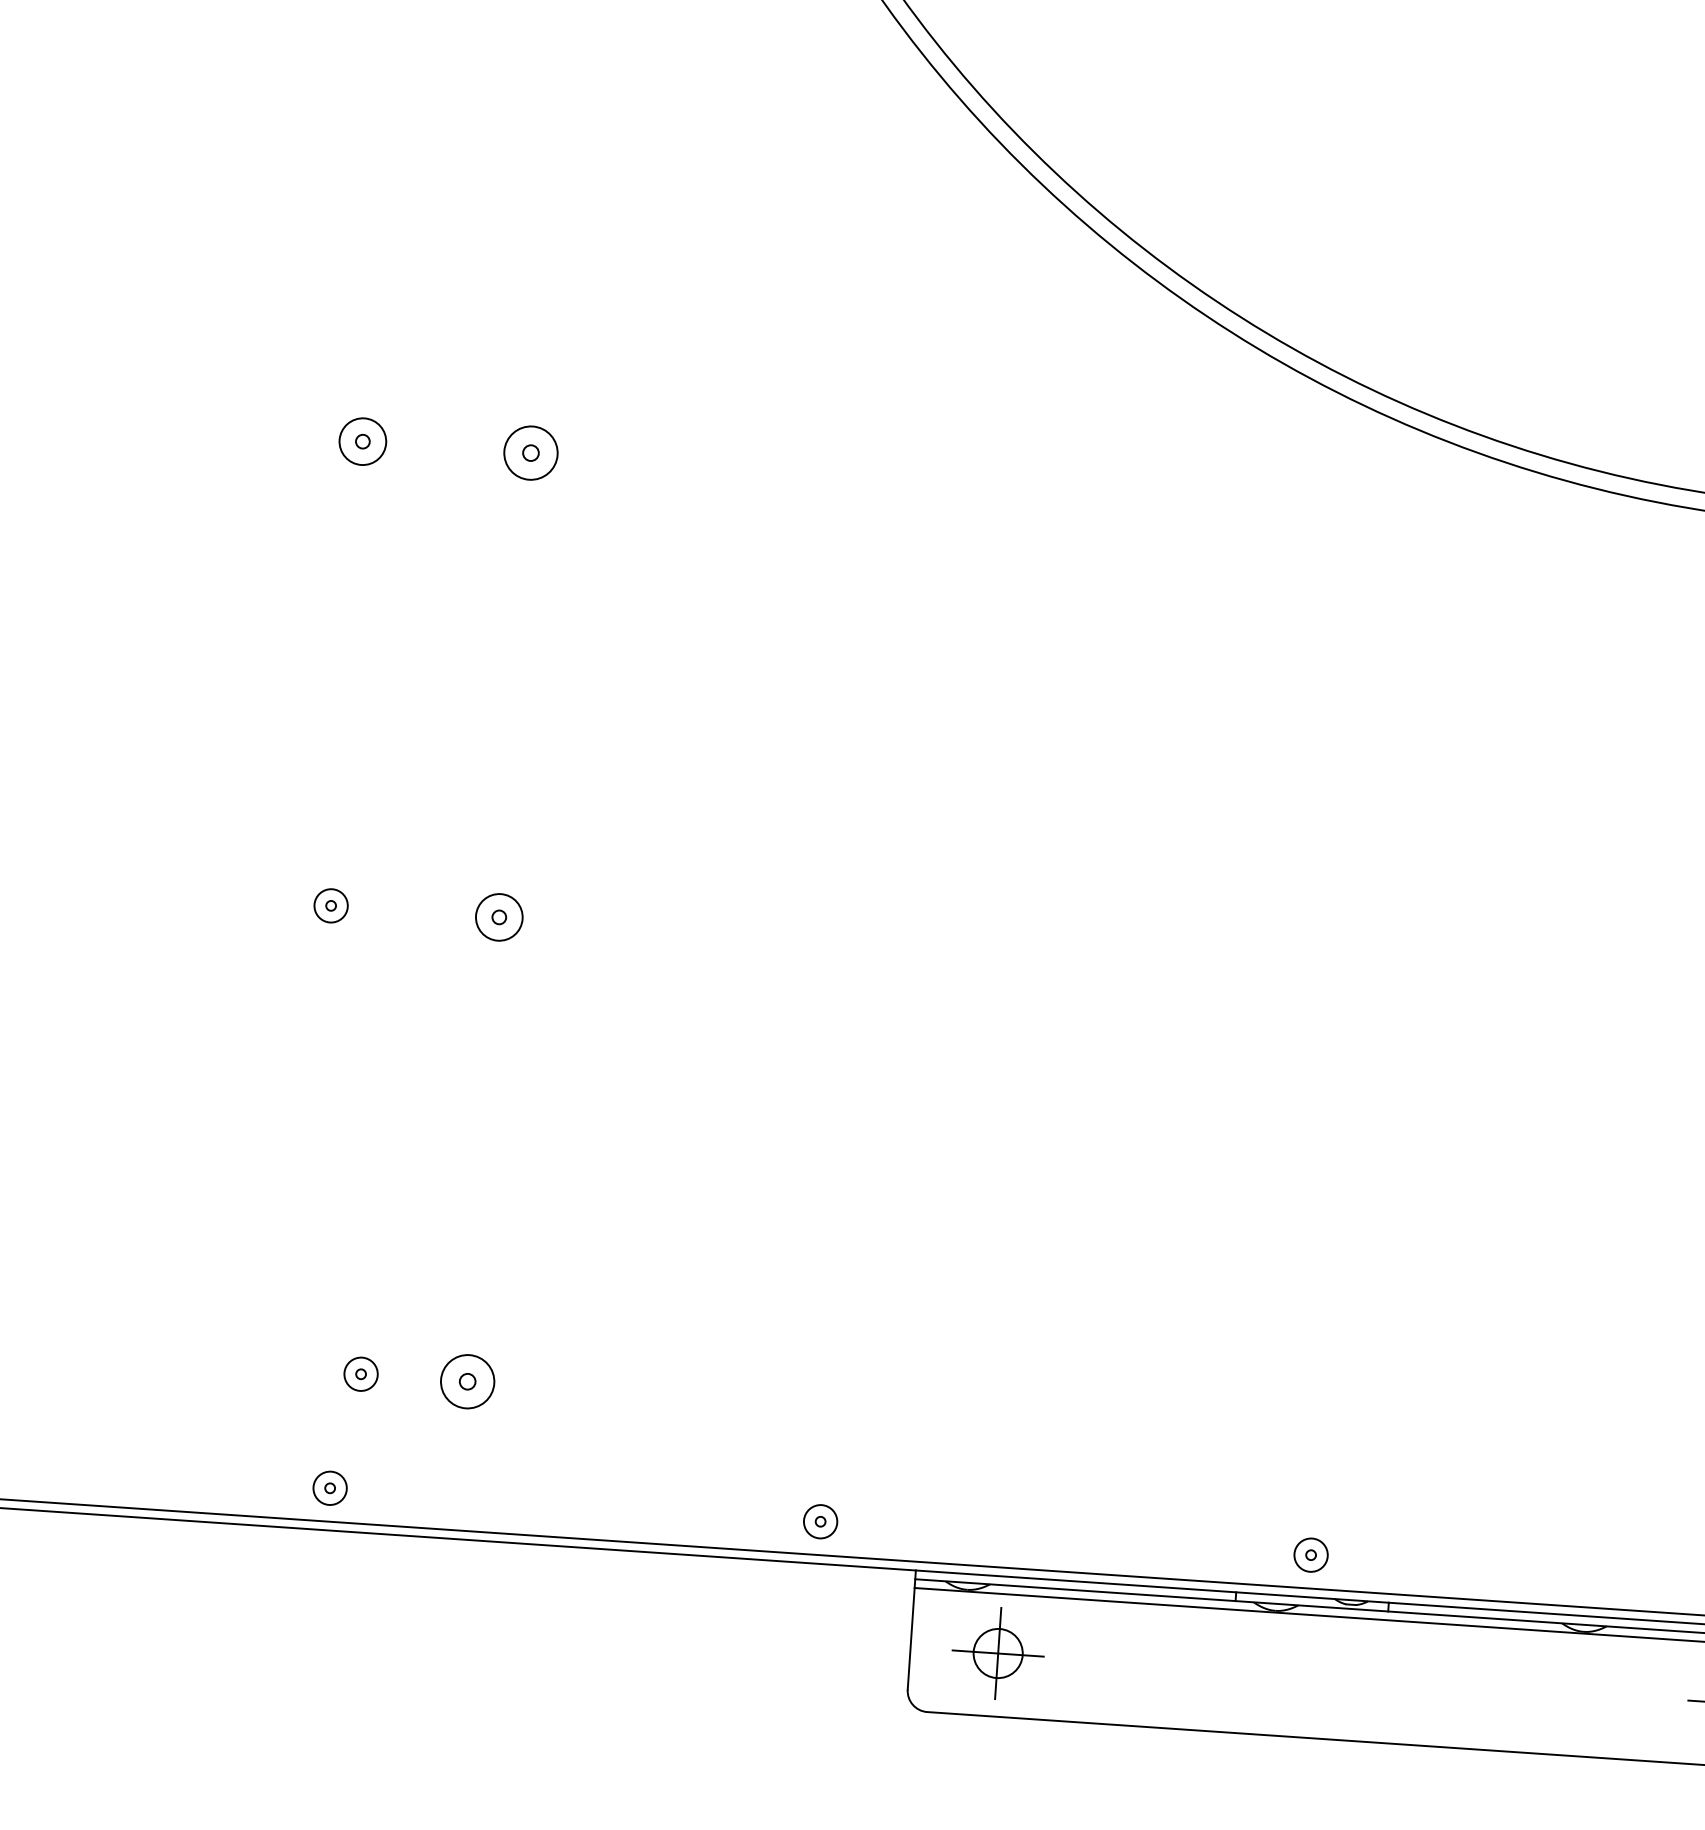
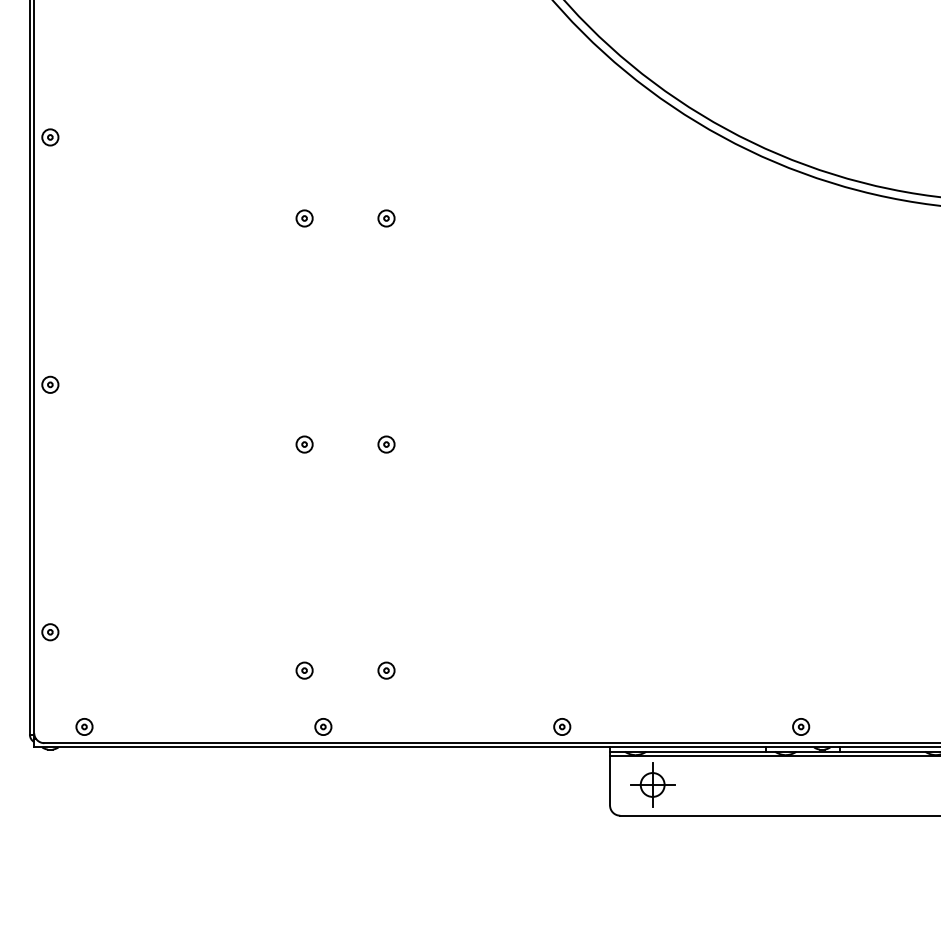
part: (362, 441) -> (304, 218), size x0.71
part: (530, 453) -> (386, 218), size x0.62
part: (499, 917) -> (386, 444), size x0.71
part: (360, 1373) -> (304, 670), moved
part: (467, 1381) -> (386, 670), size x0.62

